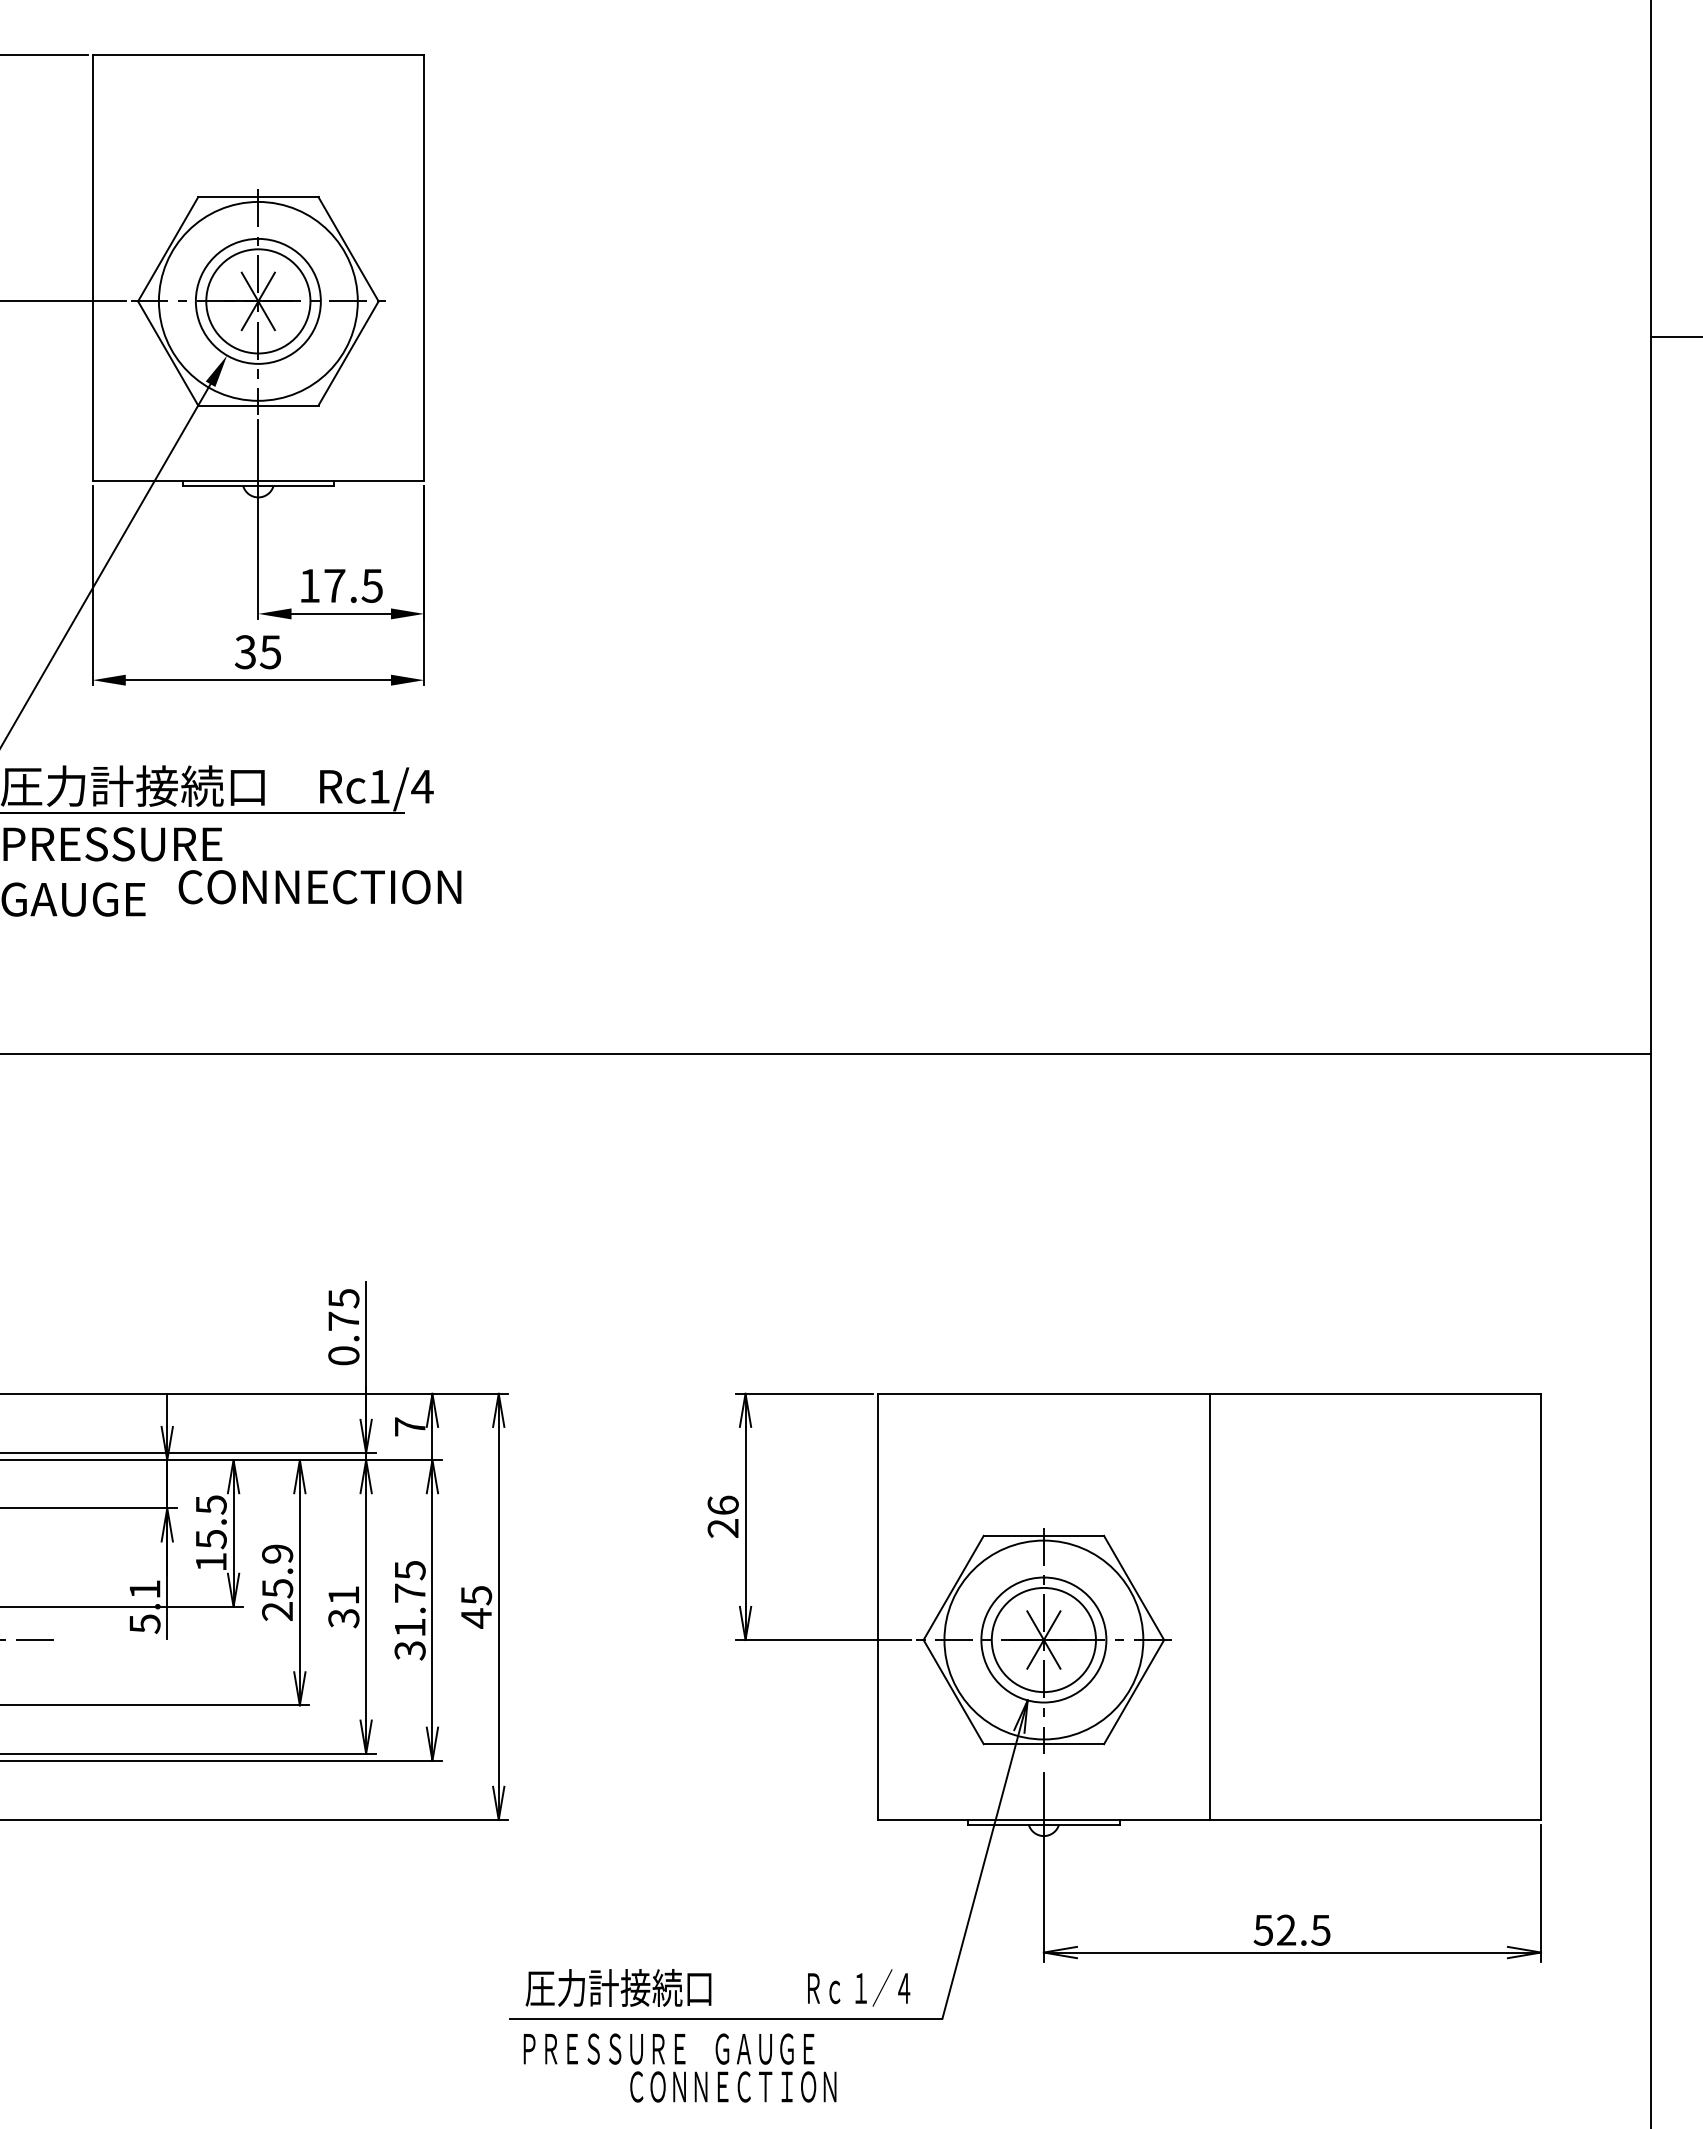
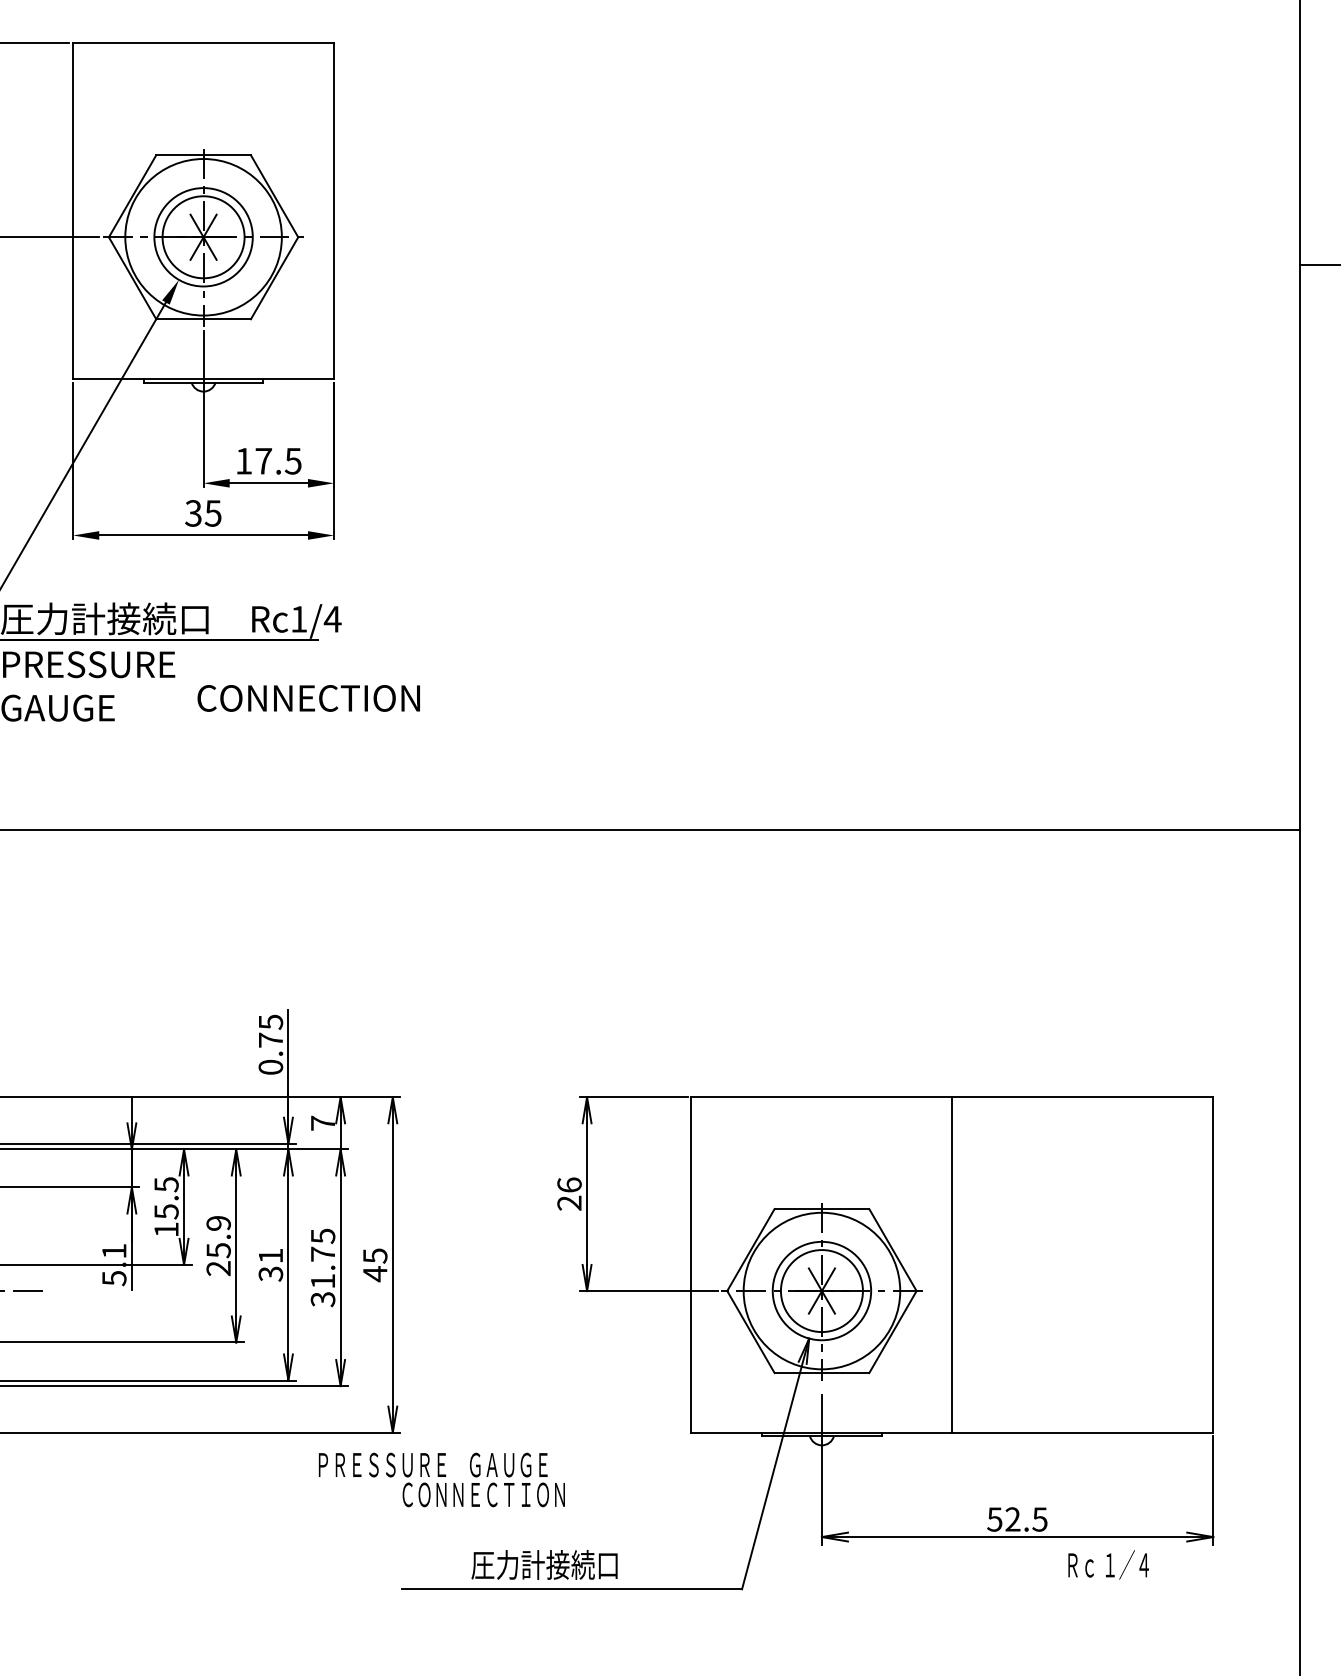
text: (319, 887) -> (308, 698), moved
text: (618, 1987) -> (544, 1564), moved
text: (859, 1987) -> (1108, 1564), moved
text: (679, 2067) -> (441, 1479), moved

